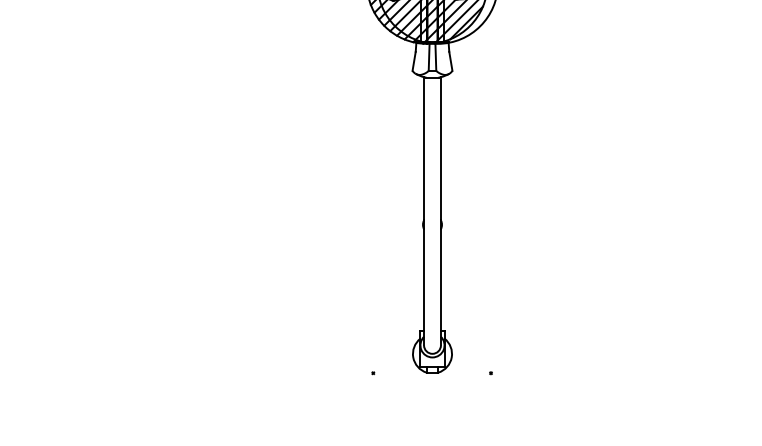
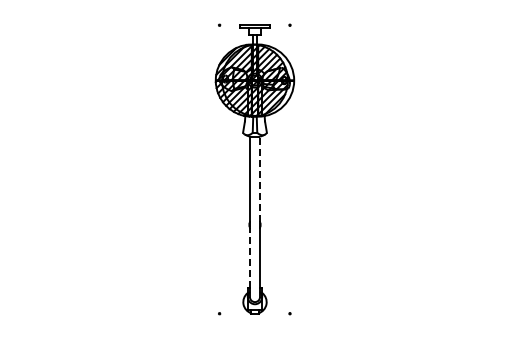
line: (441, 148) -> (260, 179), solid -> dashed
line: (423, 279) -> (249, 257), solid -> dashed

